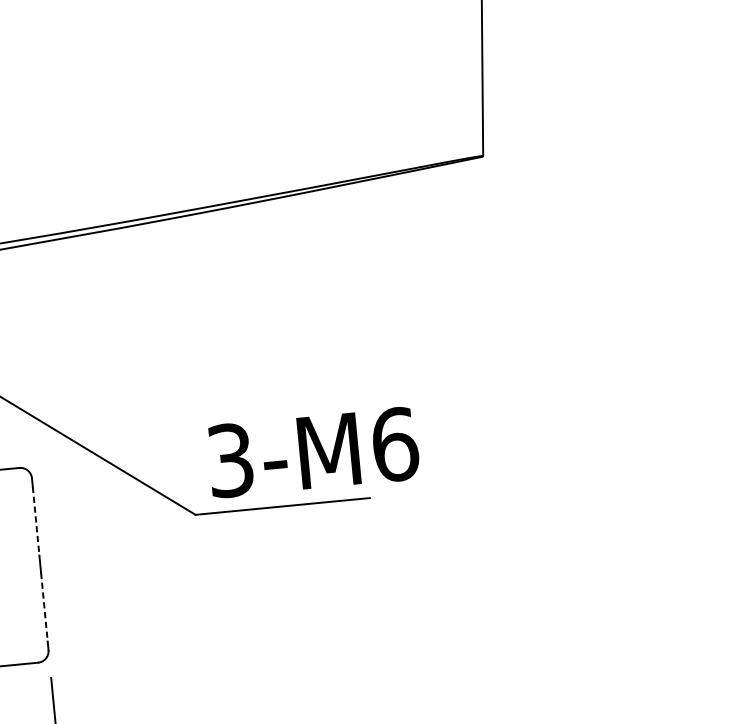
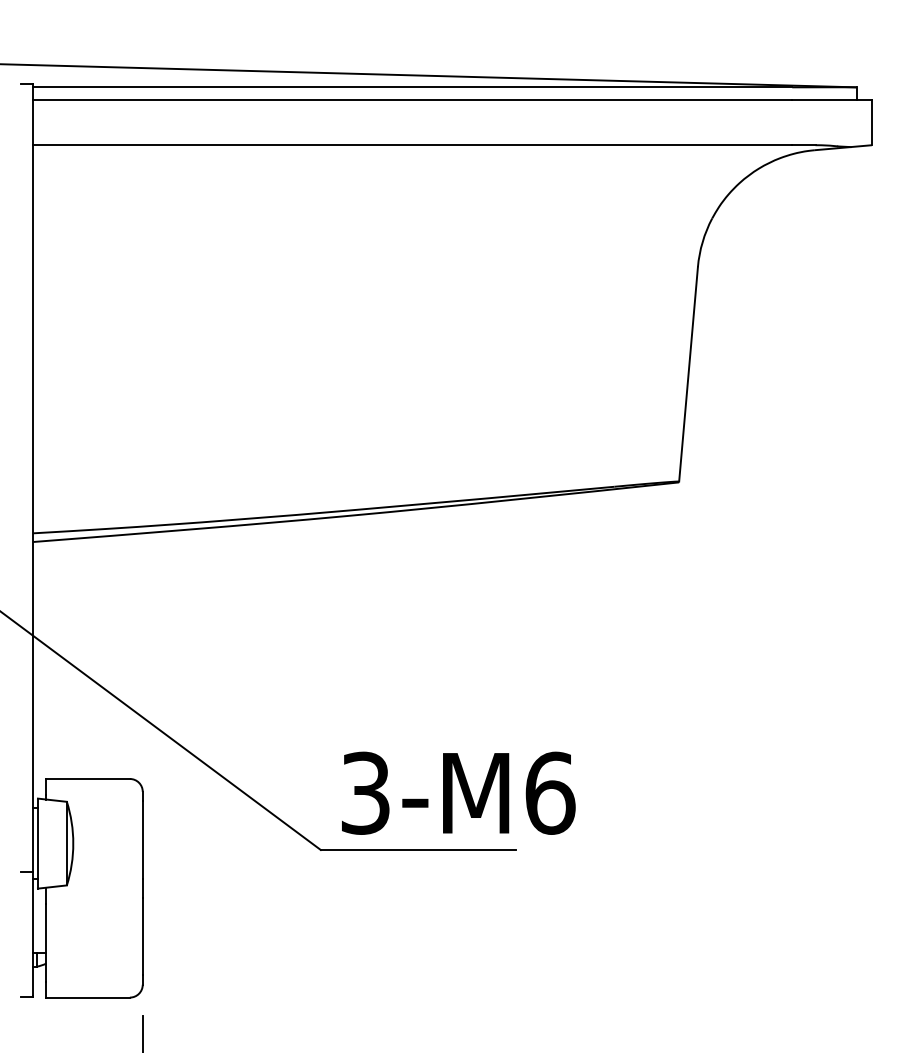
line: (35, 521) -> (142, 840), dashed -> solid
line: (44, 607) -> (142, 936), dashed -> solid

